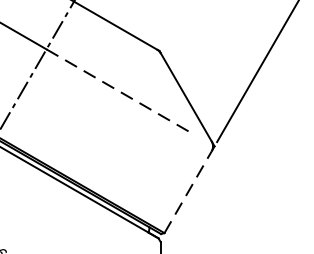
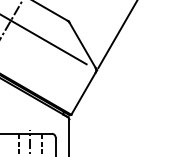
line: (119, 92) -> (48, 42), dashed -> solid
line: (188, 191) -> (83, 93), dashed -> solid

